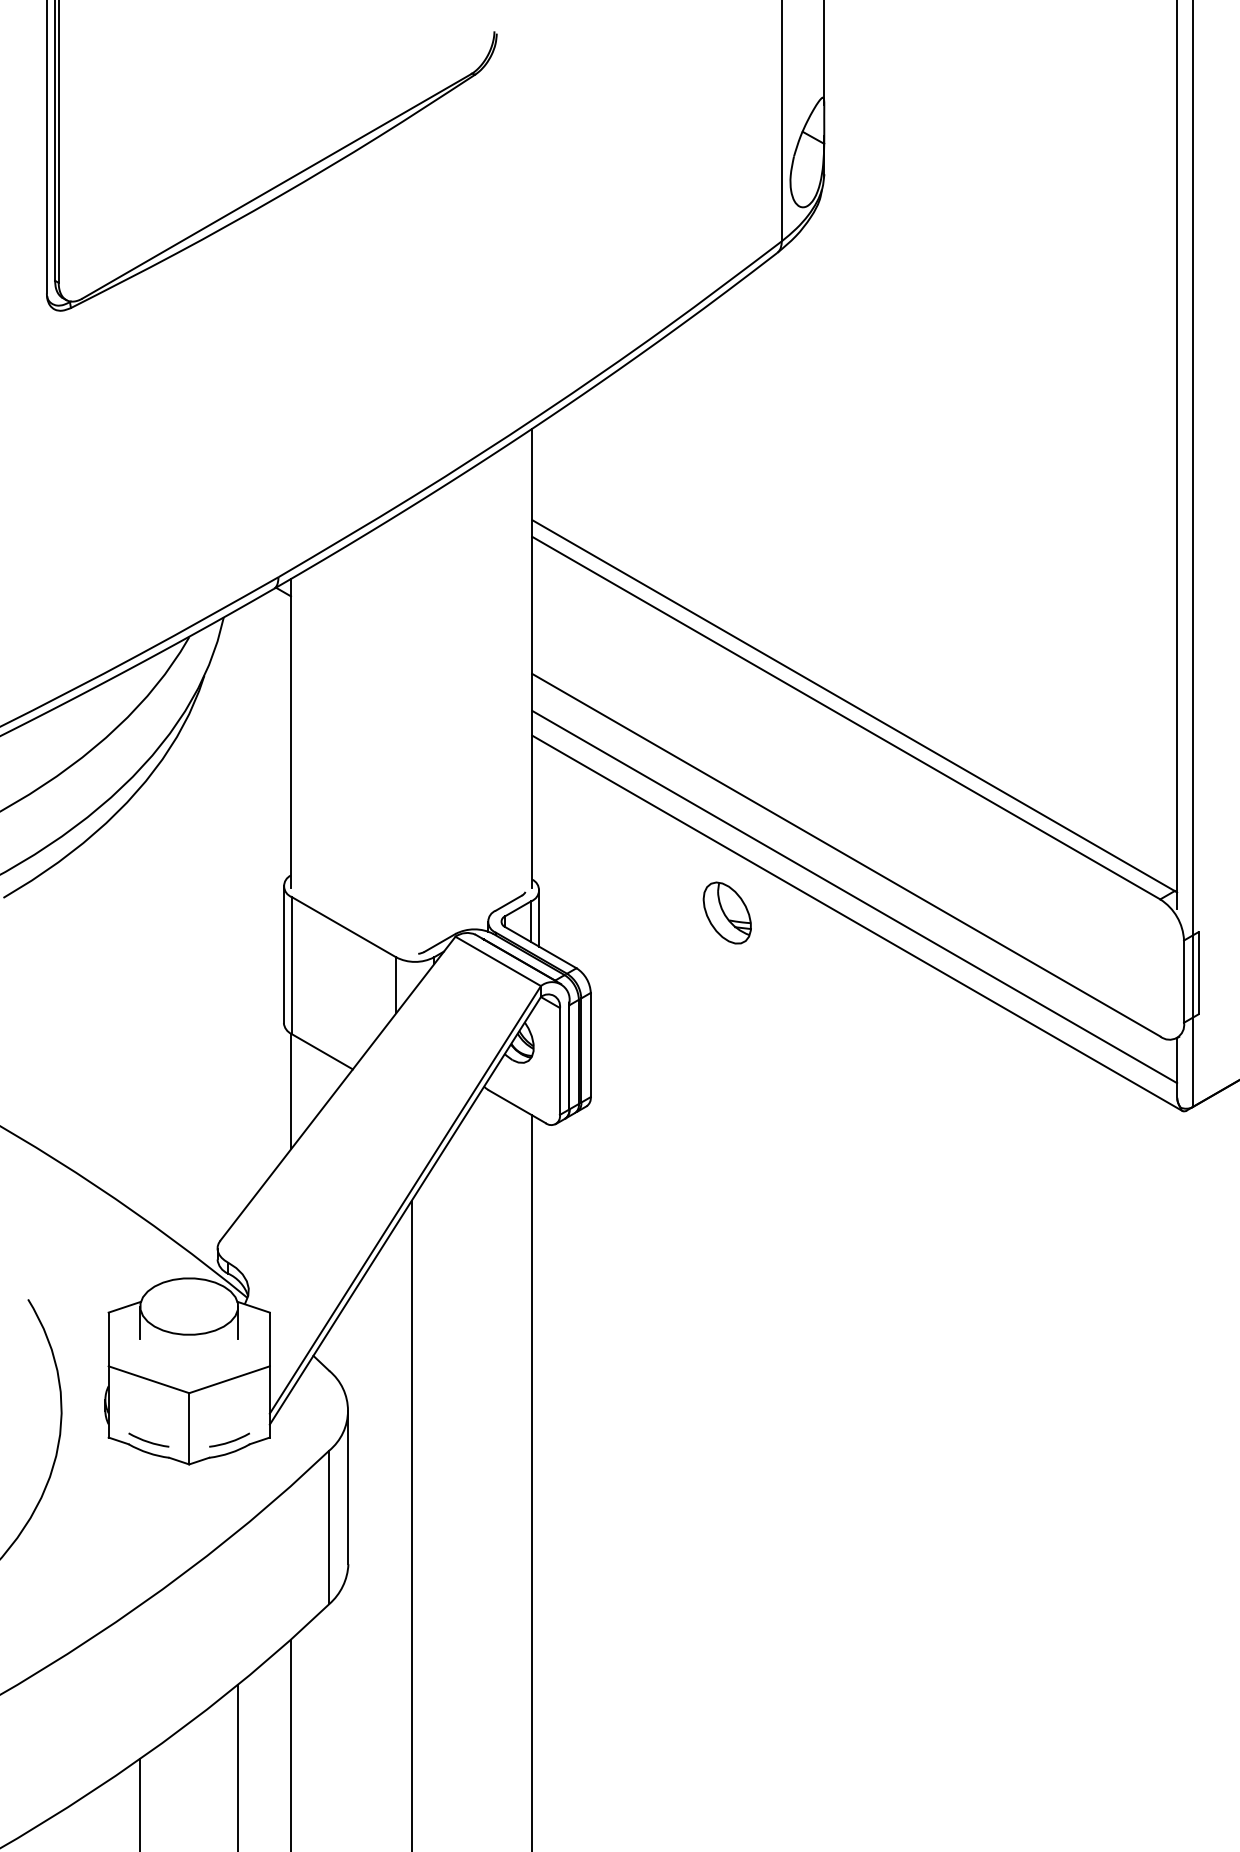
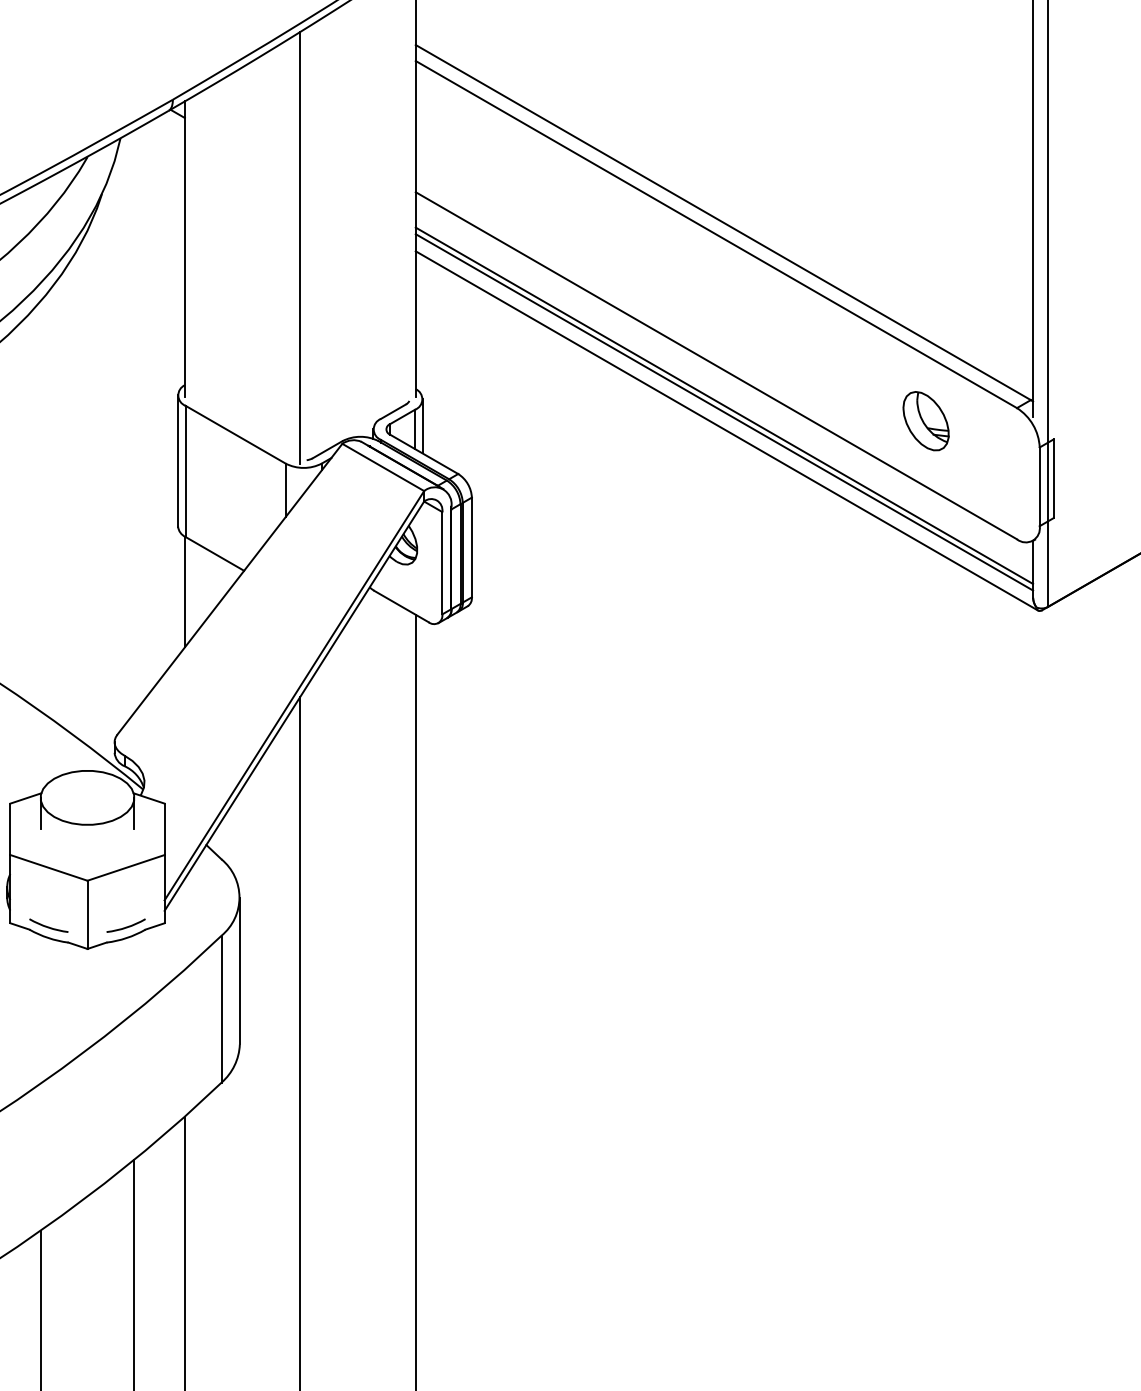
line: (411, 731) -> (300, 247), added
line: (854, 903) -> (724, 412), added
part: (726, 912) -> (925, 420), moved

